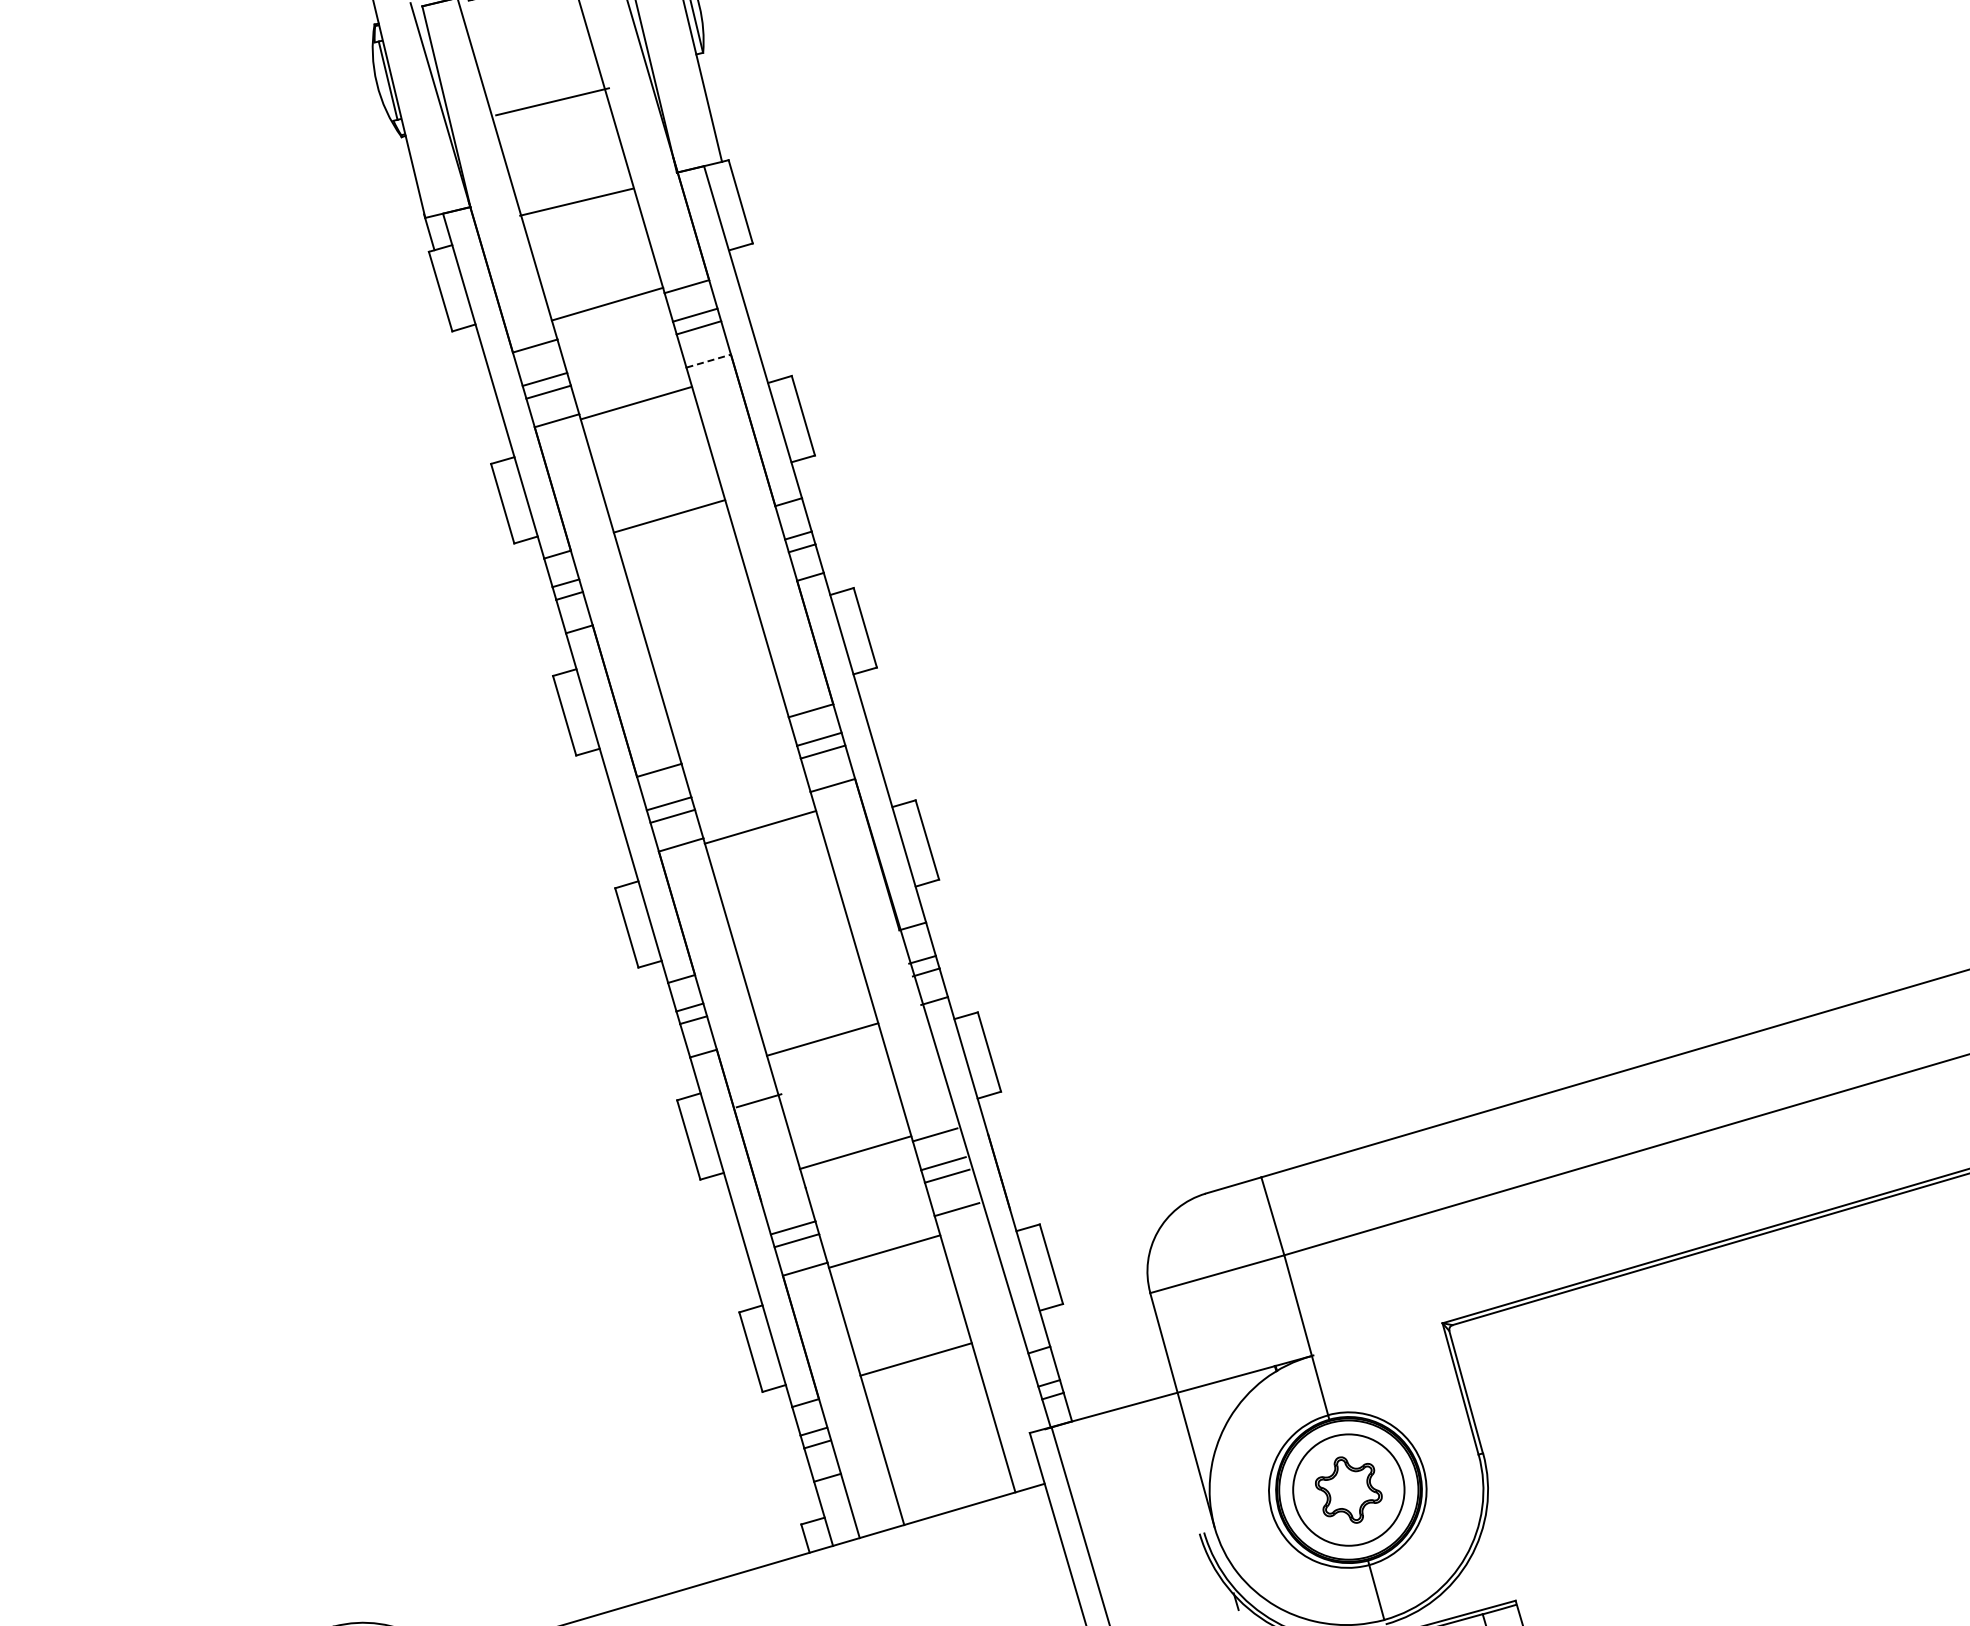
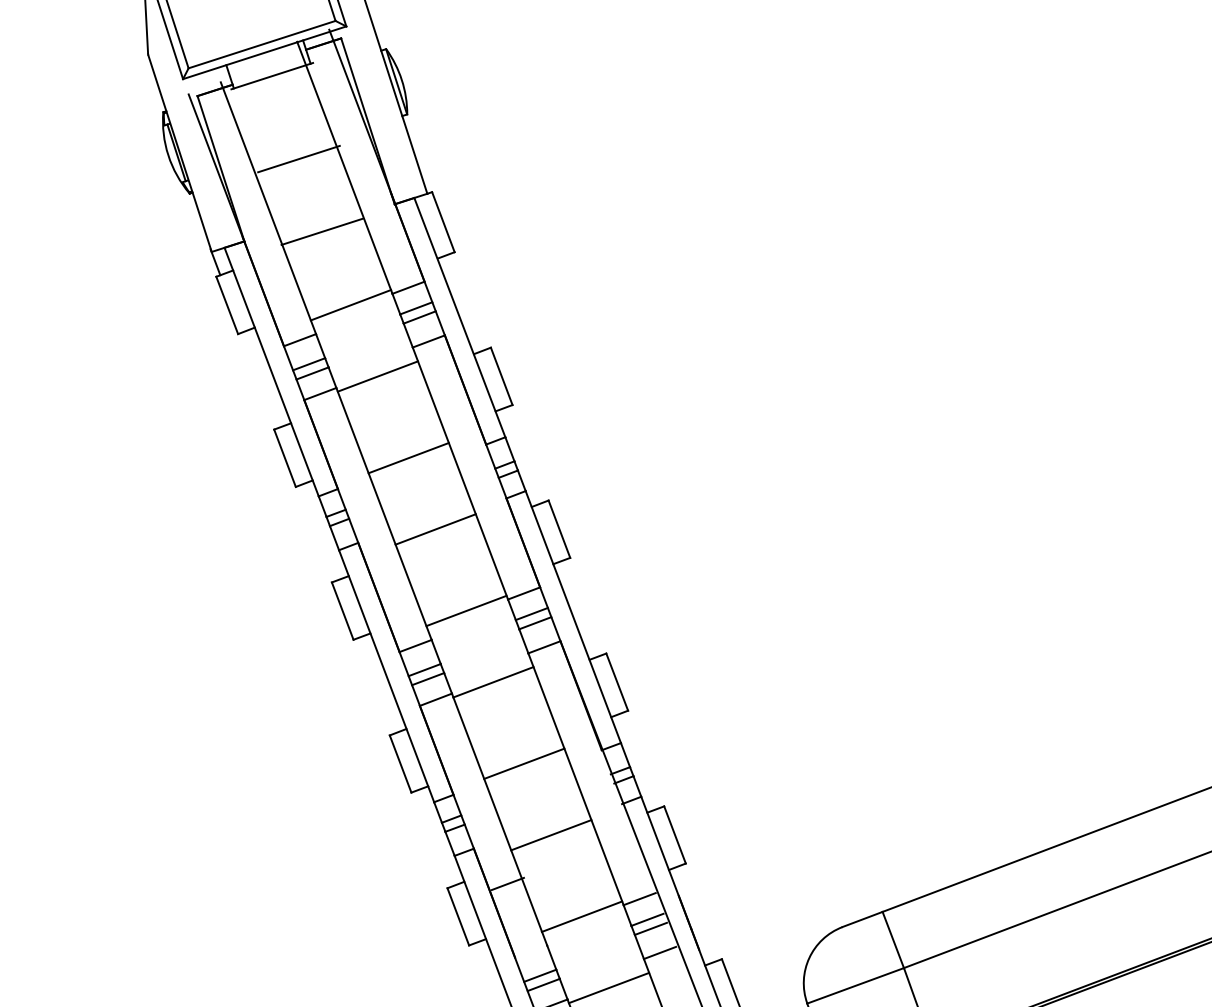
line: (709, 360) -> (429, 340), dashed -> solid
line: (698, 614) -> (435, 528), added
line: (731, 728) -> (466, 611), added
line: (793, 940) -> (524, 763), added

